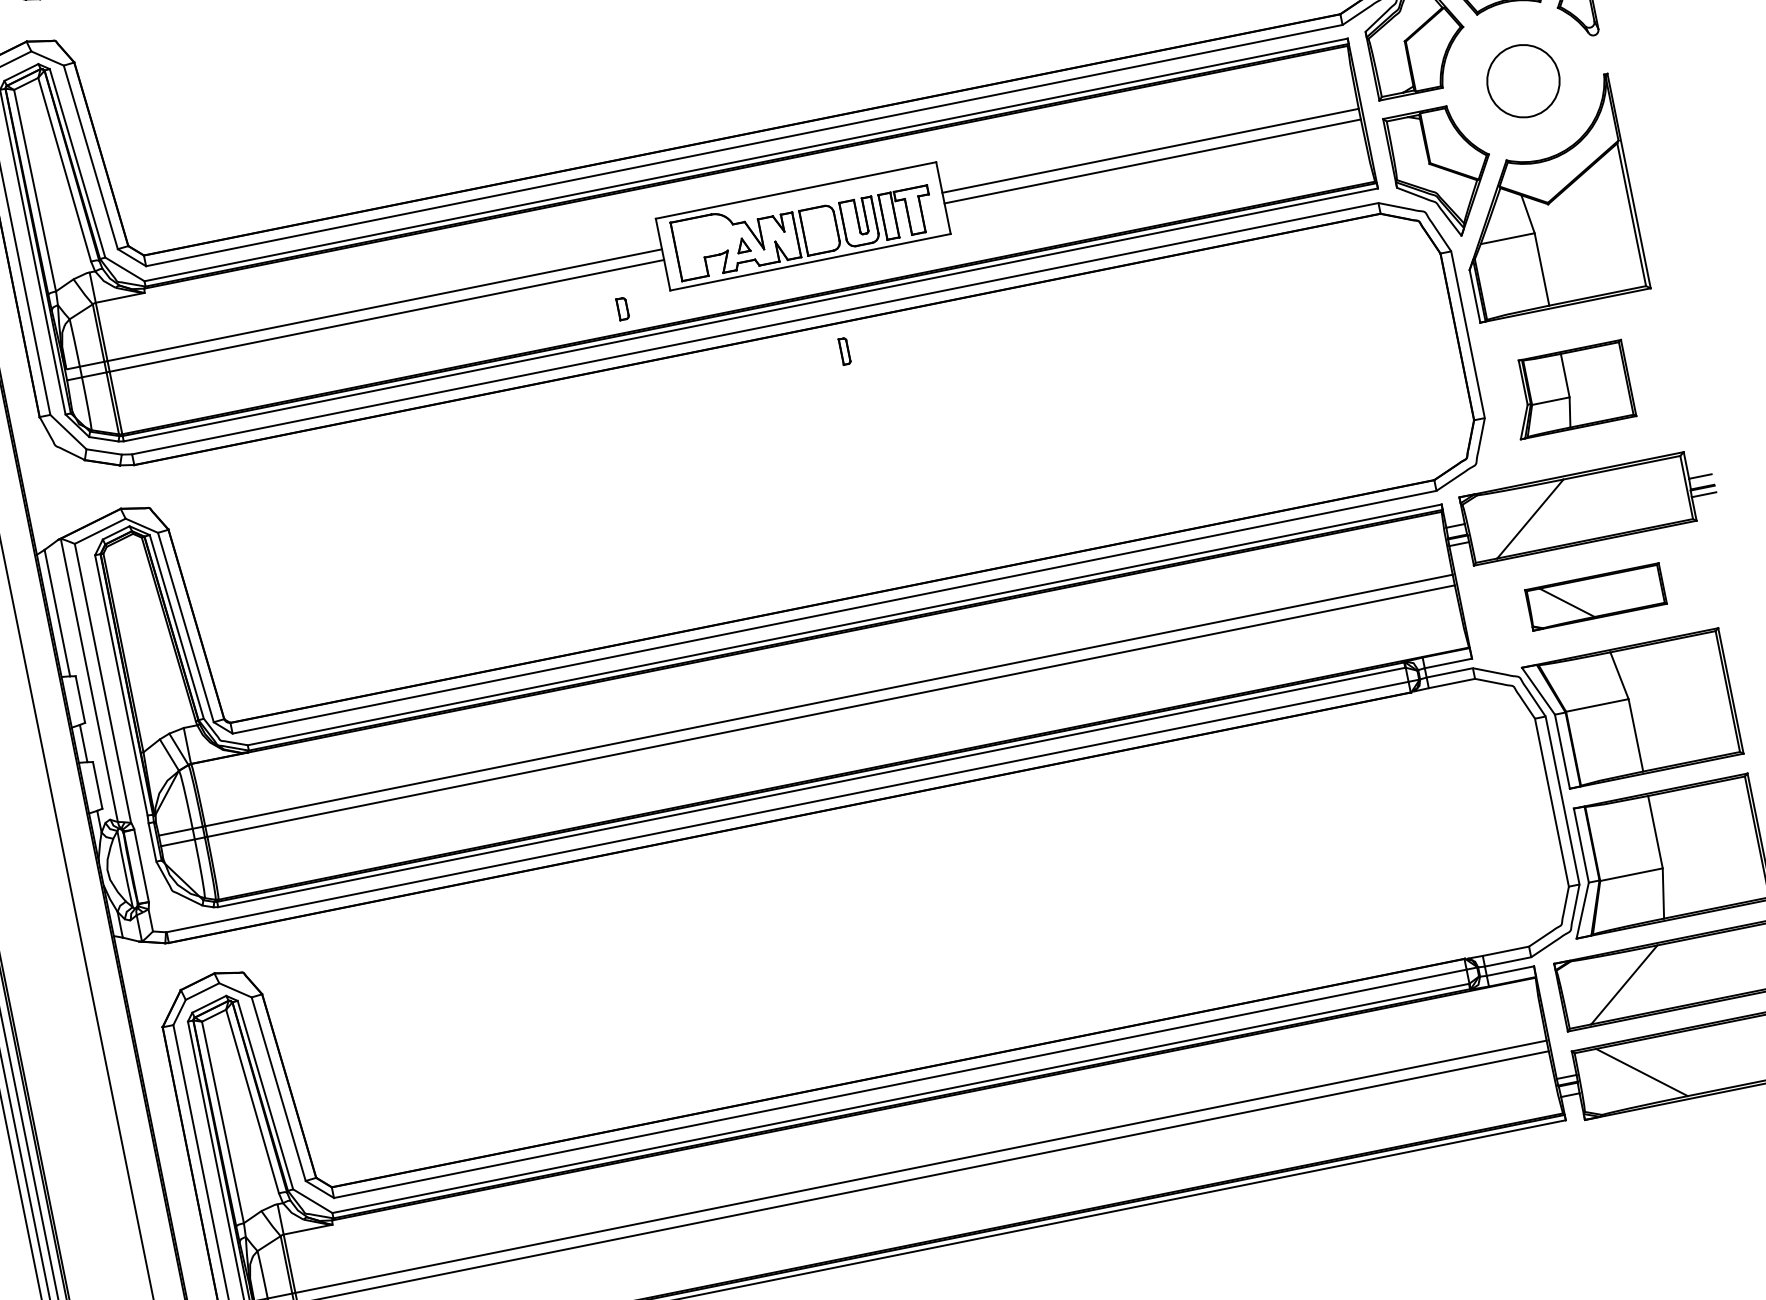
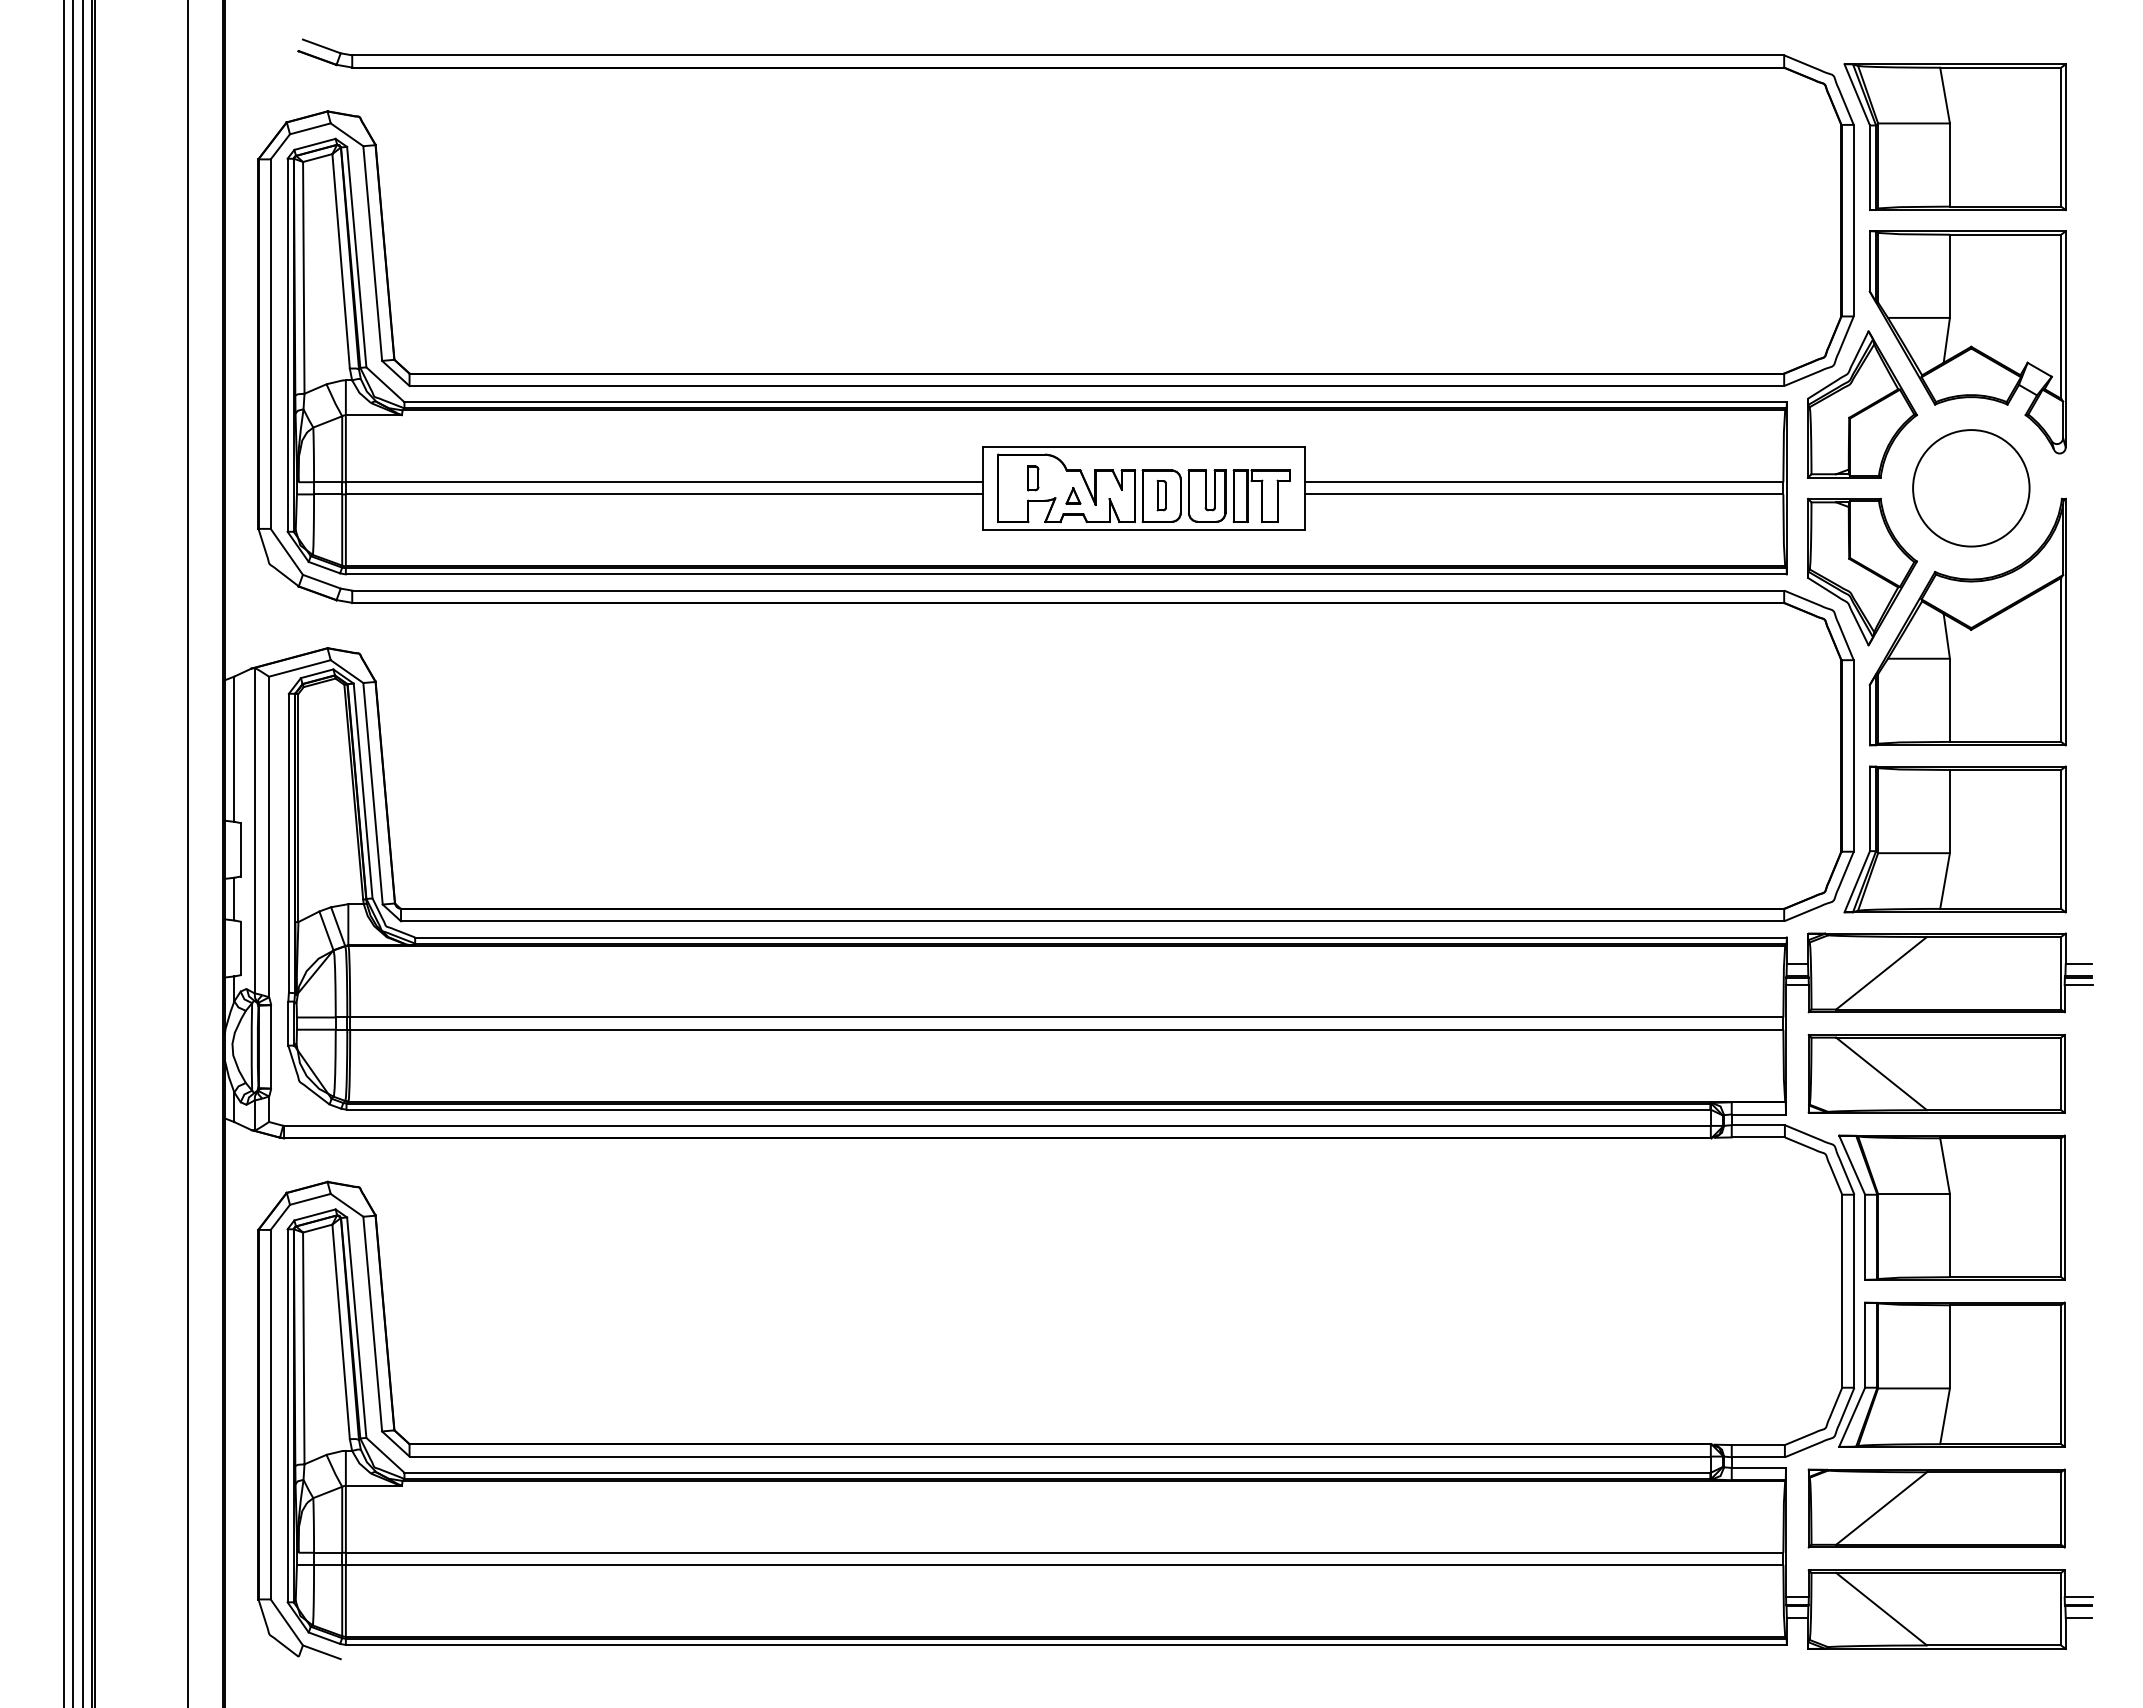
circle: (1523, 81) -> (1971, 488), size x1.43
part: (622, 309) -> (1033, 478), moved
part: (844, 351) -> (1161, 495), moved
part: (1570, 389) -> (1954, 839), size x1.67
part: (1595, 596) -> (1936, 1073), size x1.67

